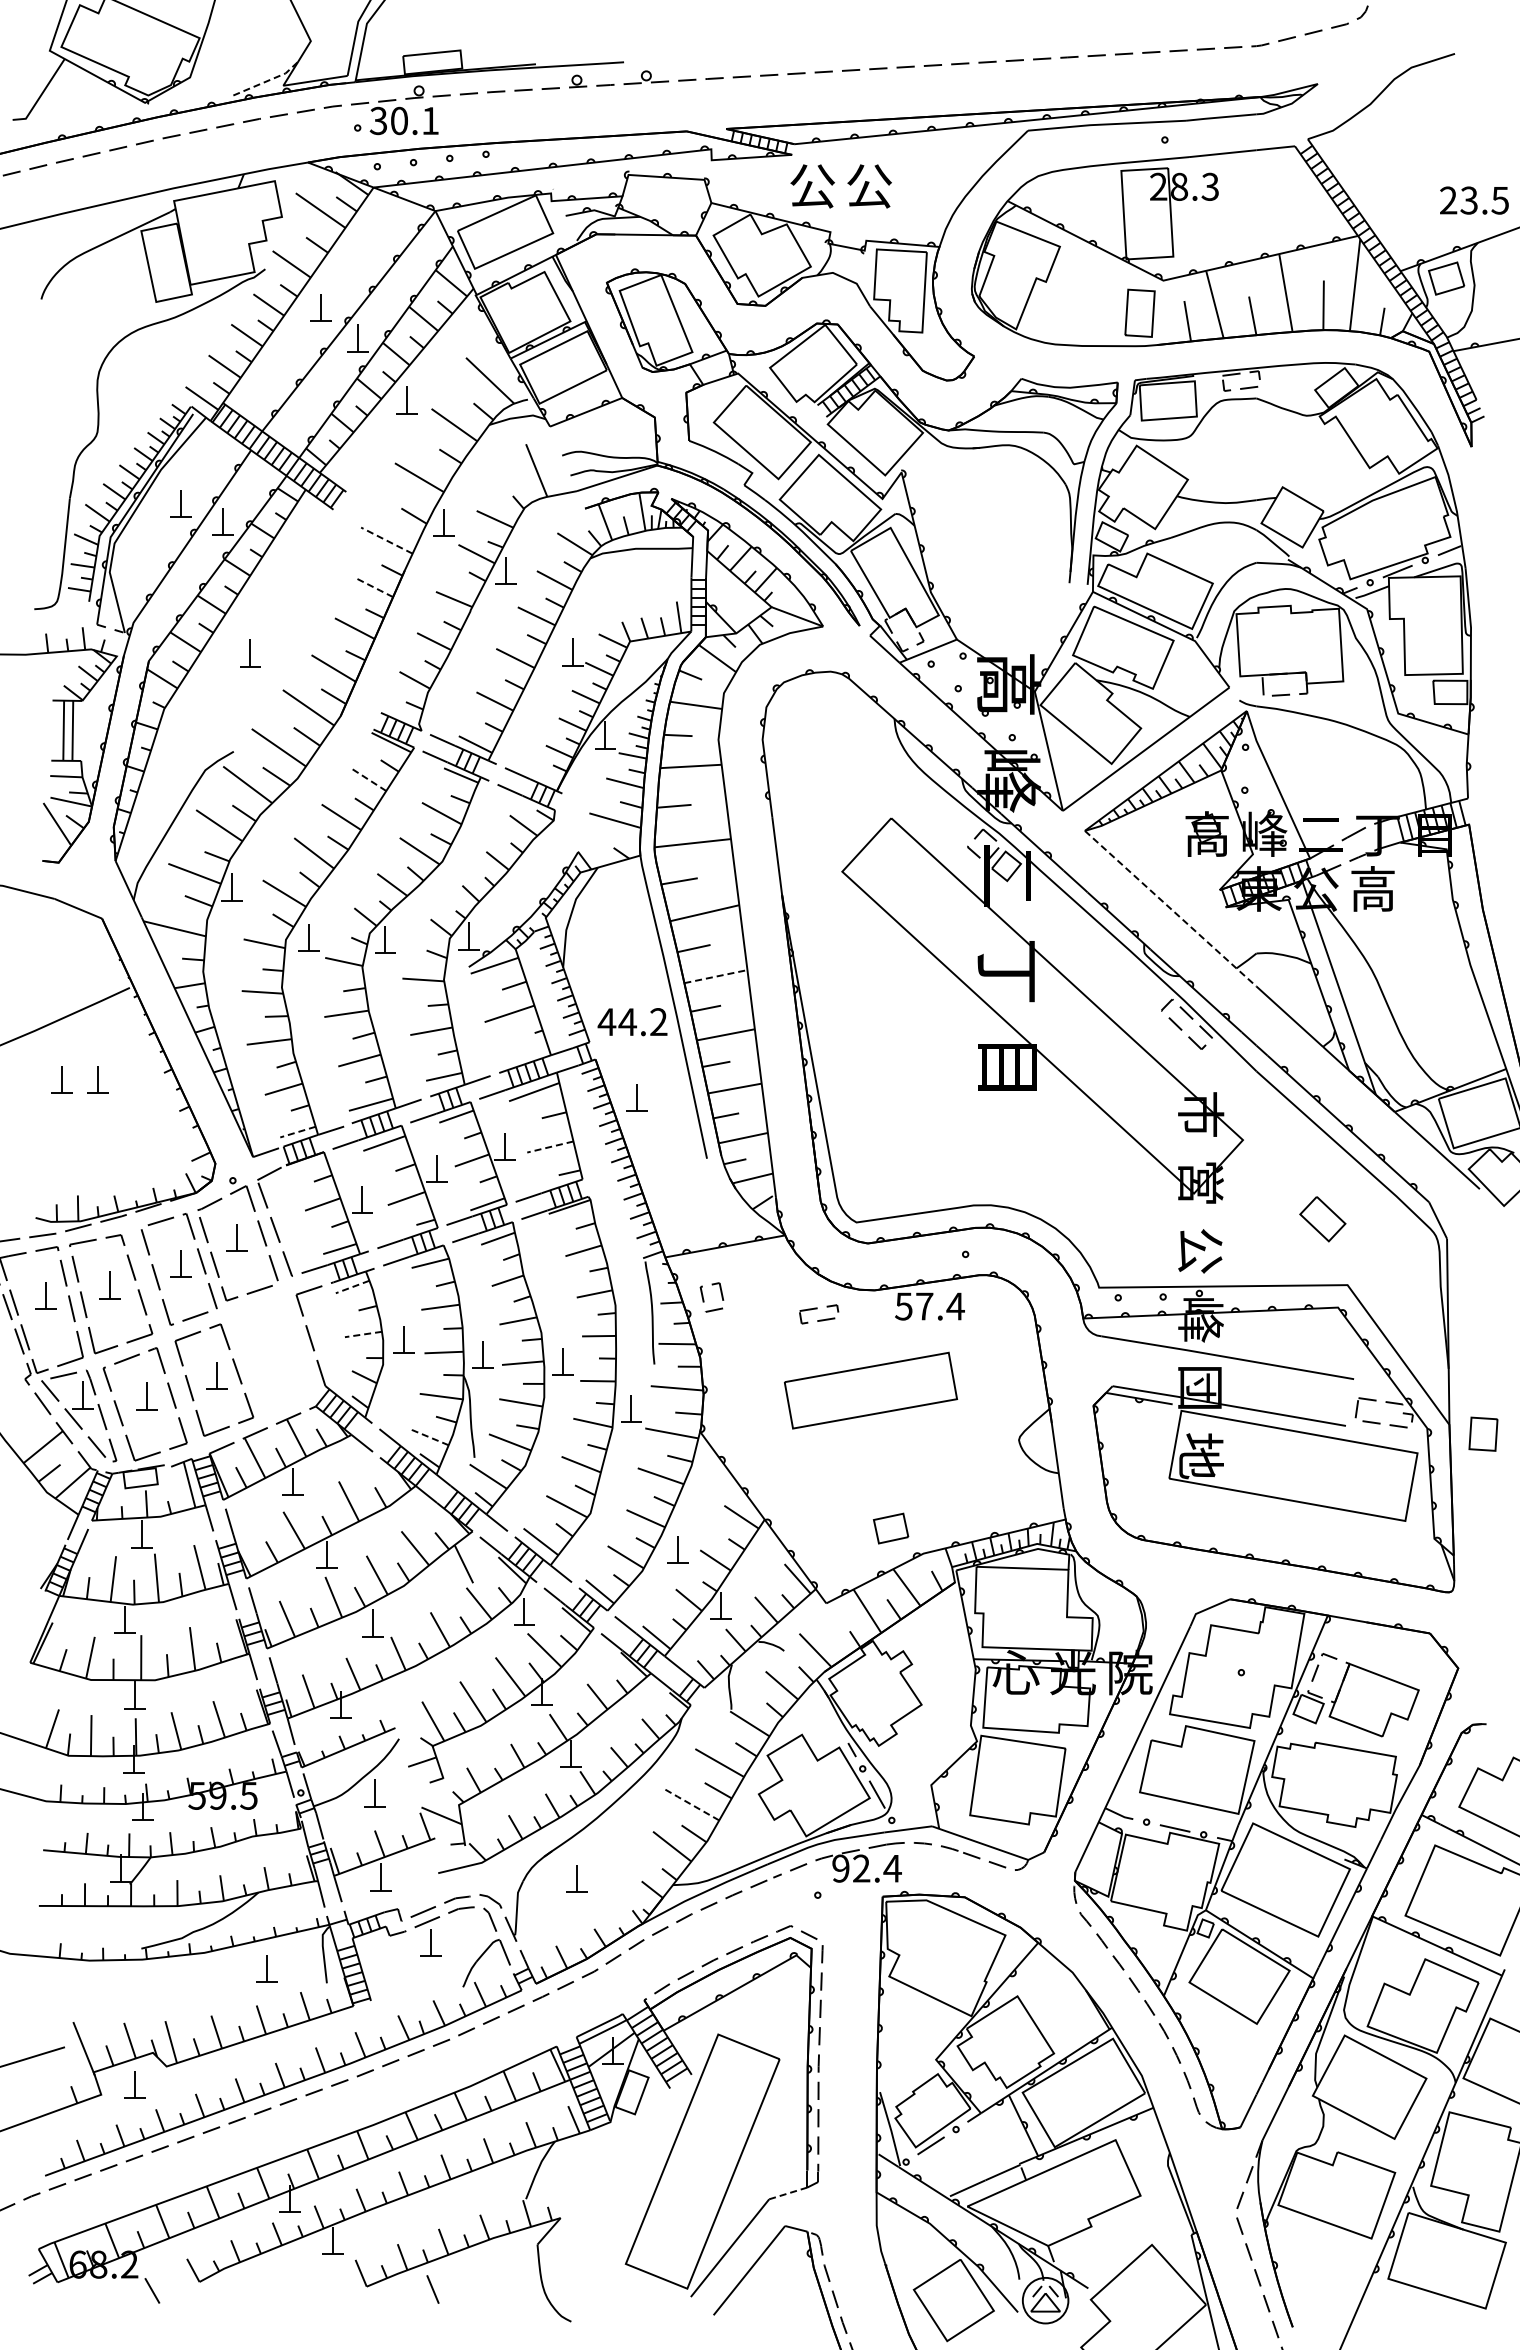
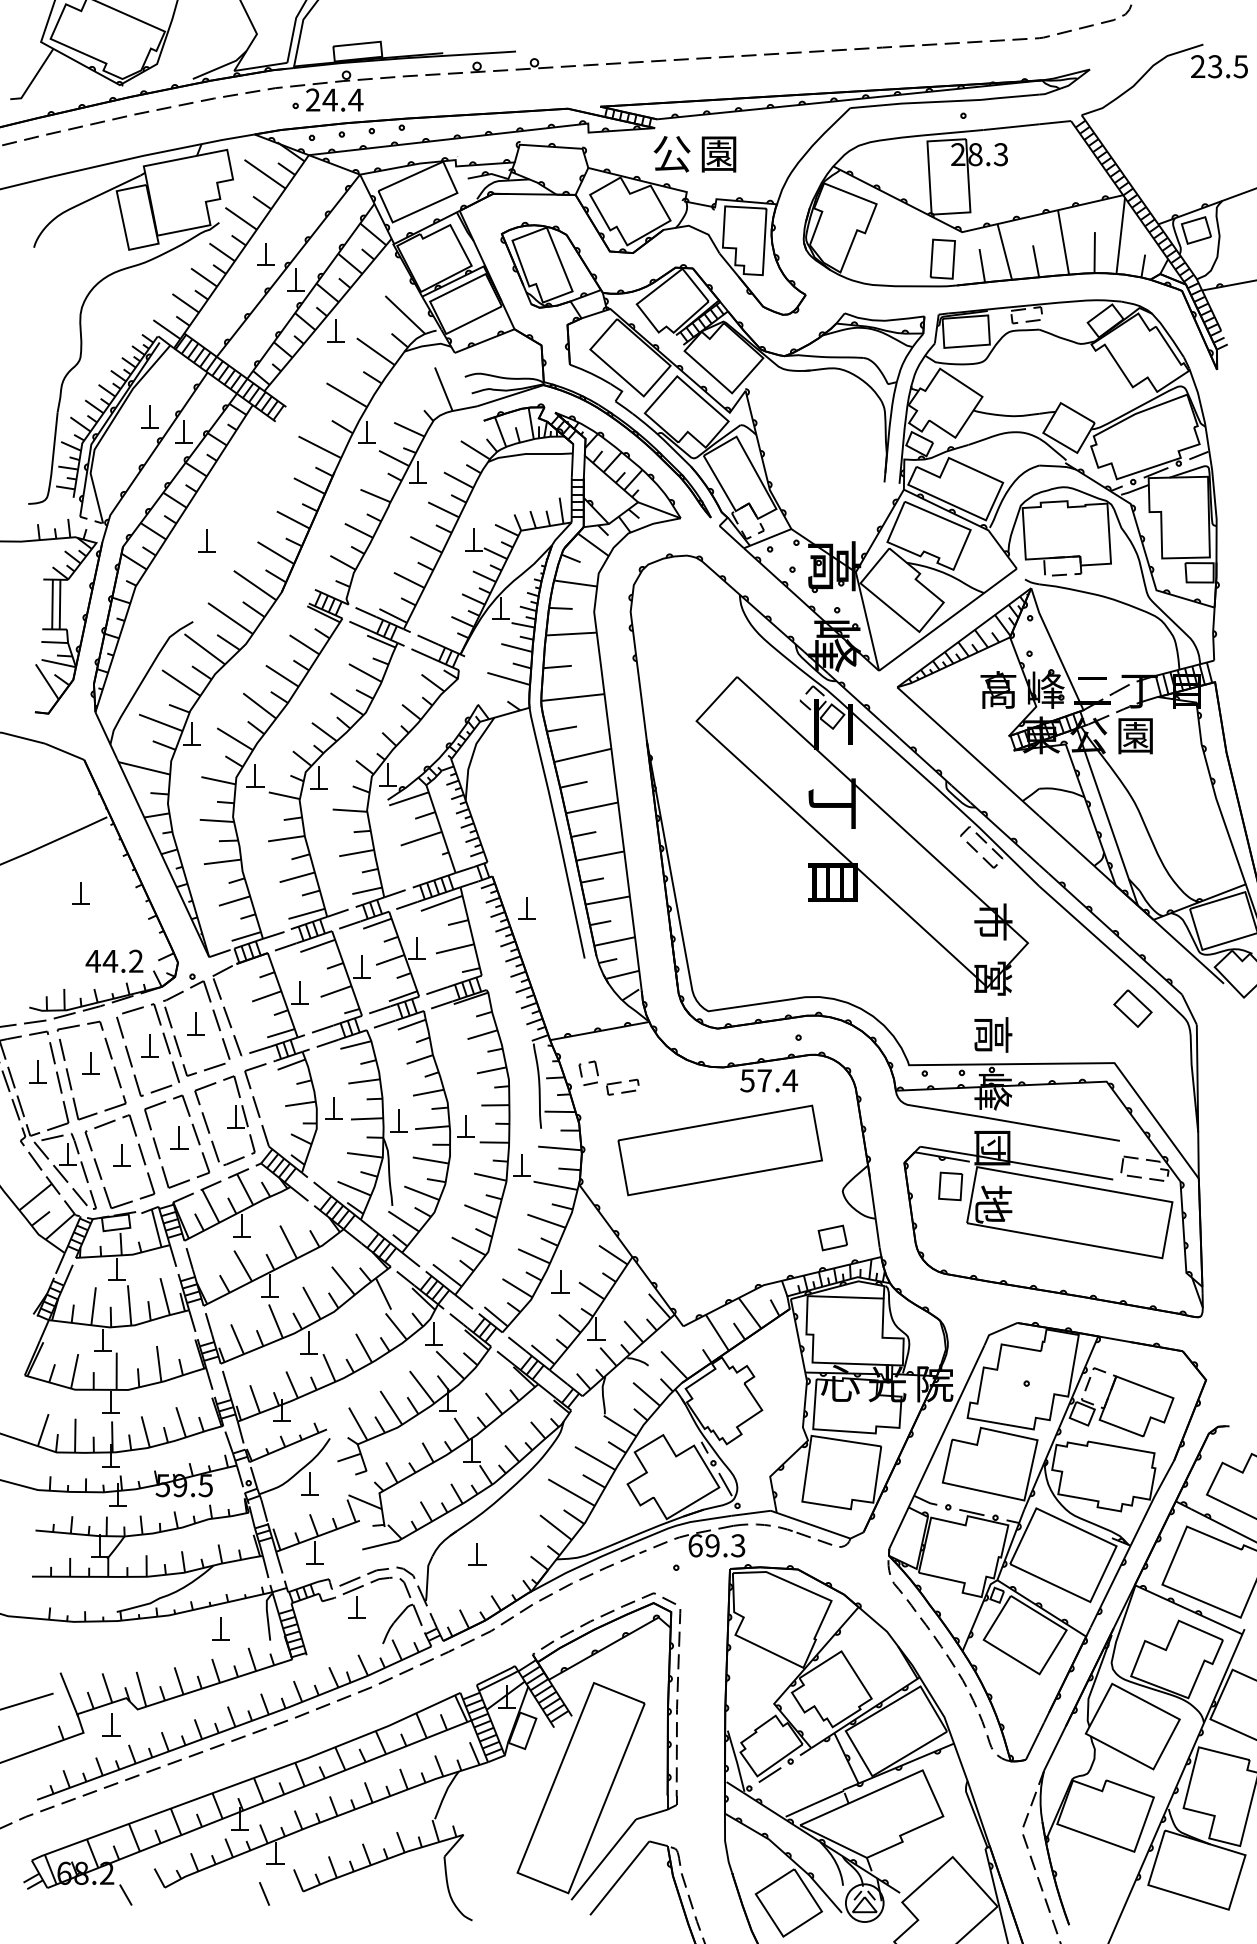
line: (268, 80) -> (221, 66), dashed -> solid
text: (404, 120) -> (334, 99), 30.1 -> 24.4
text: (869, 186) -> (719, 154), 公 -> 園
text: (1474, 200) -> (1219, 66), moved
line: (387, 541) -> (320, 447), dashed -> solid
line: (375, 588) -> (310, 486), dashed -> solid
line: (367, 779) -> (303, 644), dashed -> solid
text: (1372, 888) -> (1135, 735), 高 -> 園
line: (1171, 909) -> (968, 752), dashed -> solid
line: (716, 976) -> (592, 807), dashed -> solid
text: (632, 1022) -> (114, 961), moved
part: (61, 1079) -> (50, 893), removed
line: (297, 1132) -> (245, 936), dashed -> solid
line: (550, 1147) -> (455, 949), dashed -> solid
part: (1322, 1219) -> (1132, 1008), moved
text: (1200, 1251) -> (992, 1035), 公 -> 高
line: (352, 1287) -> (291, 1065), dashed -> solid
part: (819, 1314) -> (623, 1087), moved
line: (363, 1334) -> (300, 1103), dashed -> solid
part: (275, 1362) -> (227, 1127), added
part: (870, 1390) -> (719, 1150), size x1.43
part: (1483, 1433) -> (950, 1185), moved
line: (427, 1436) -> (353, 1188), dashed -> solid
part: (891, 1528) -> (833, 1237), moved
line: (689, 1803) -> (570, 1491), dashed -> solid
text: (866, 1868) -> (716, 1545), 92.4 -> 69.3
line: (788, 2193) -> (652, 1814), dashed -> solid
line: (432, 2289) -> (264, 1893), moved

